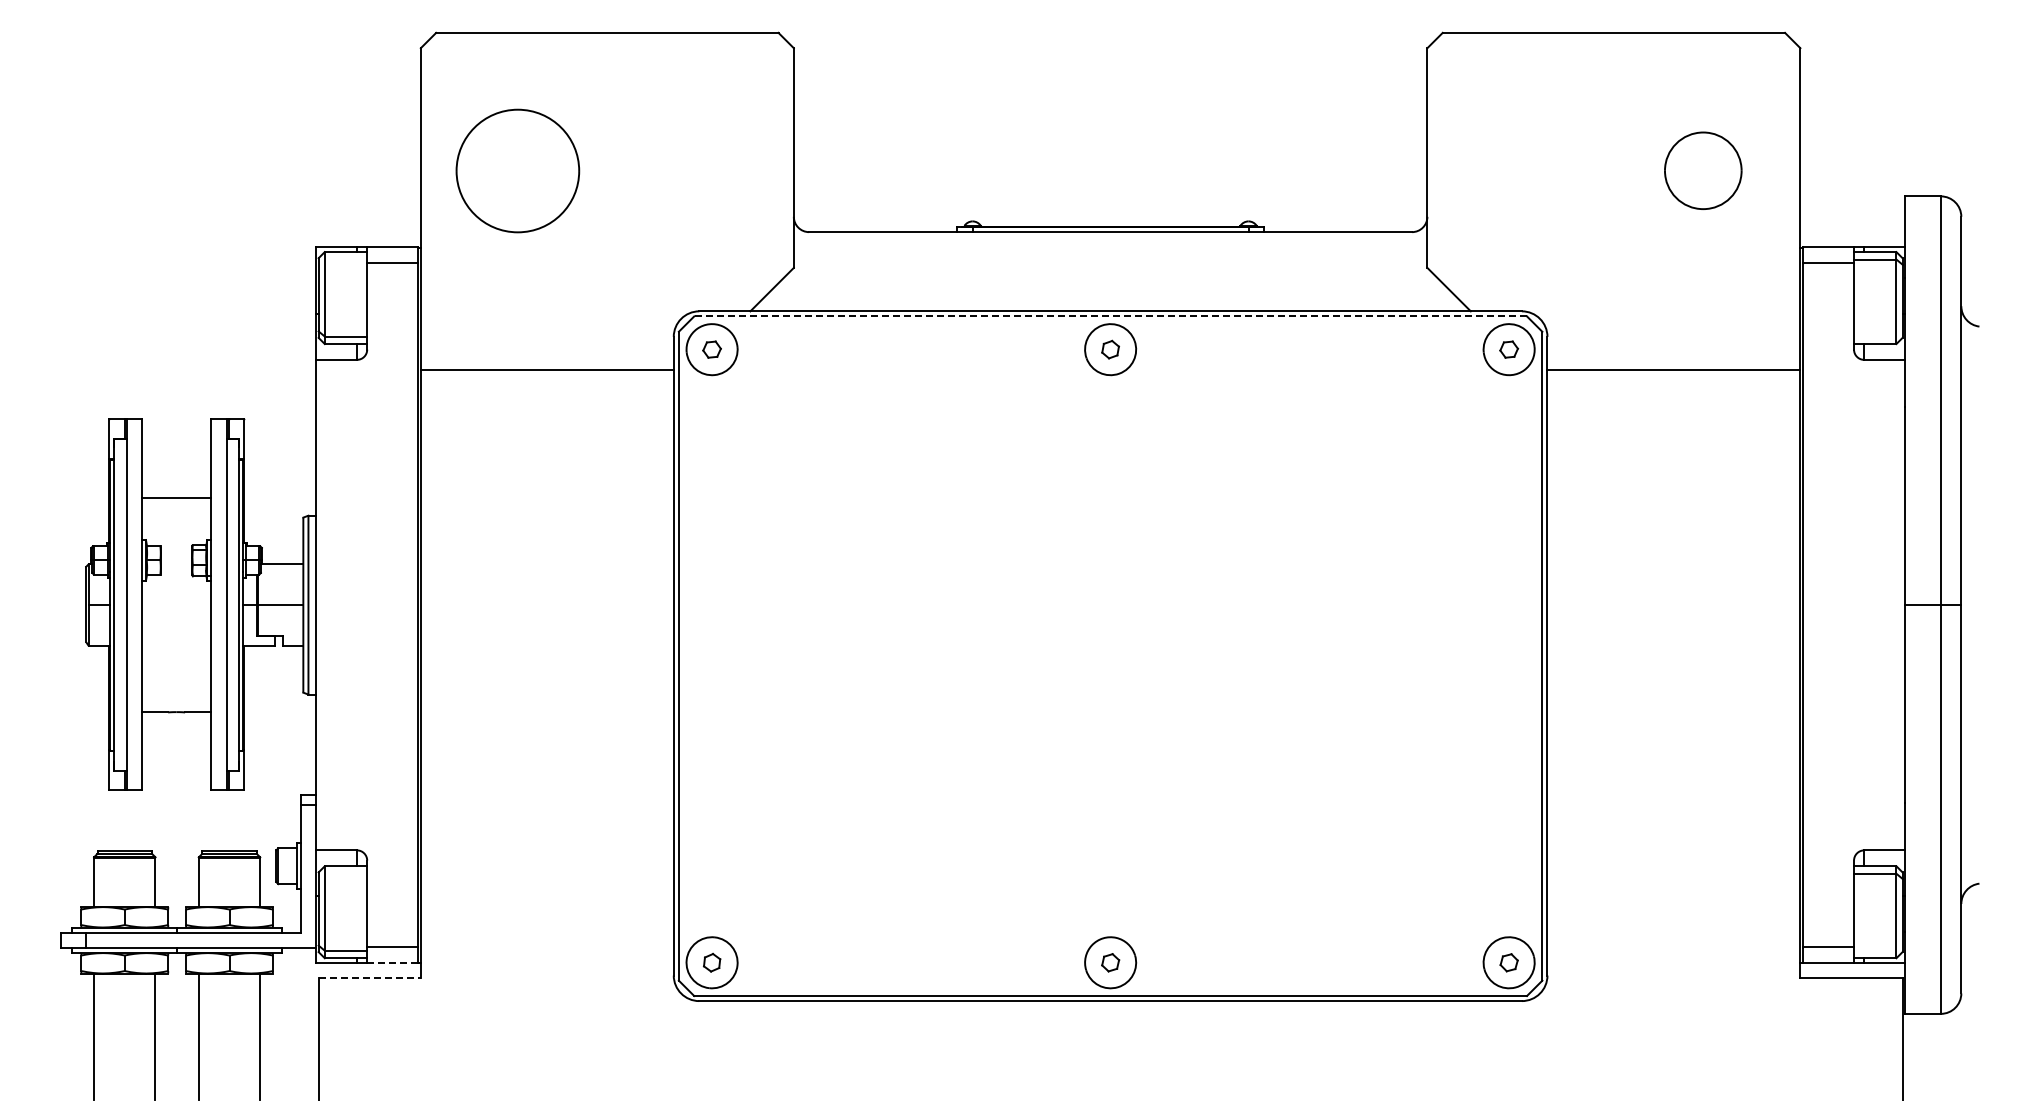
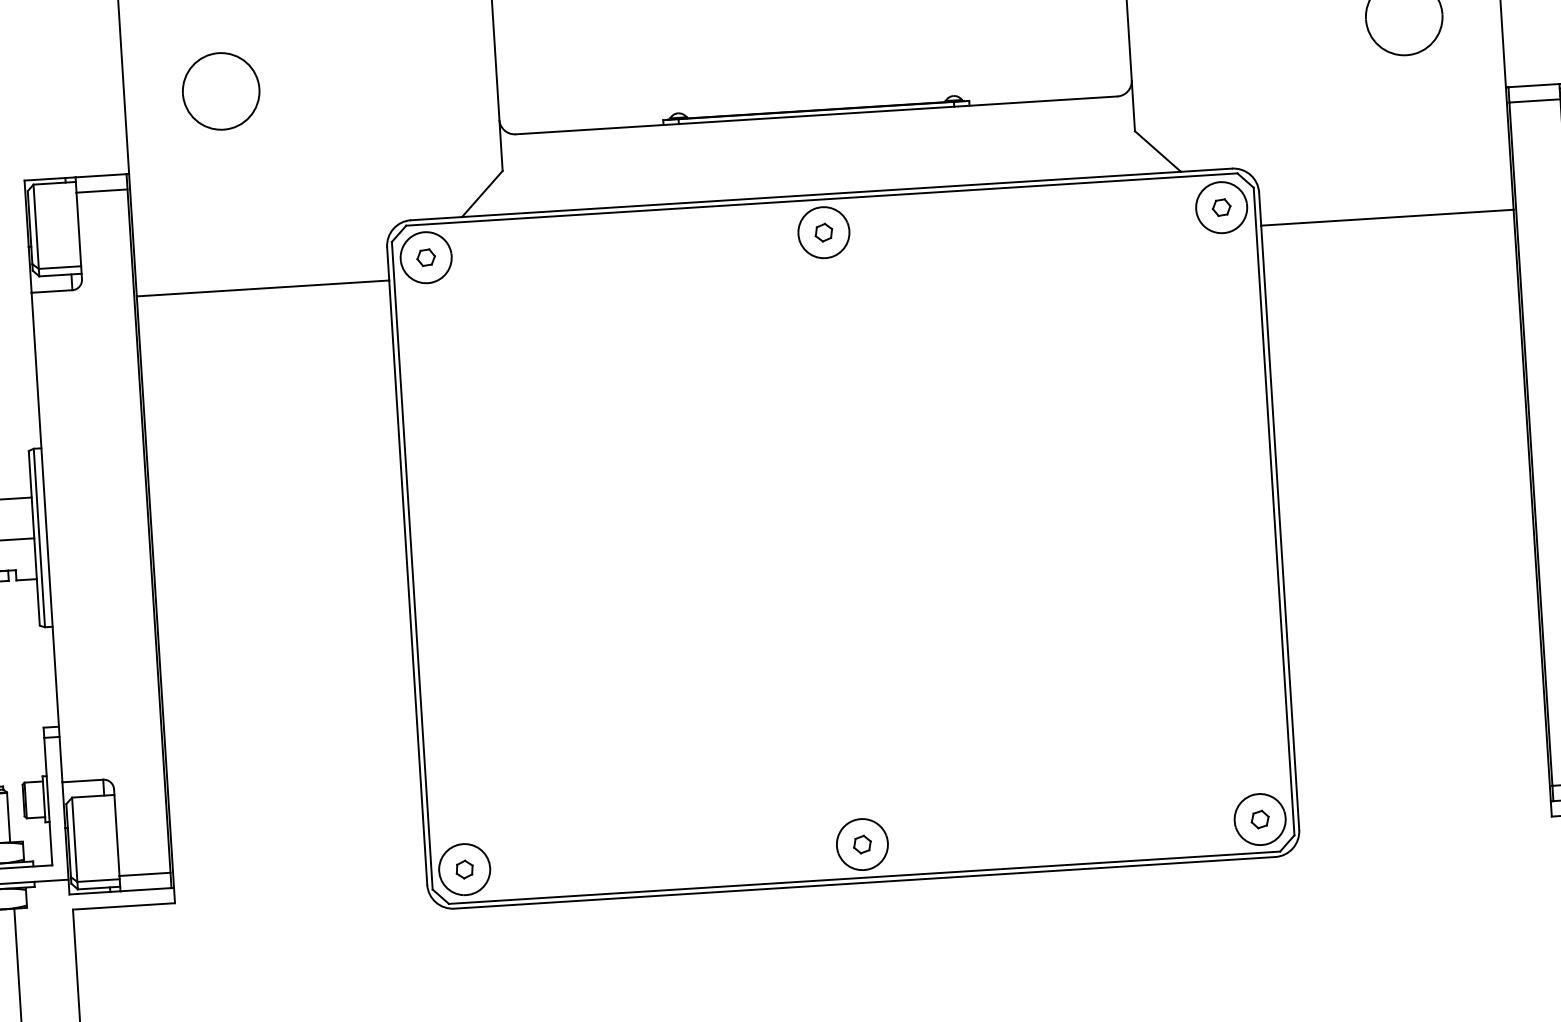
part: (517, 170) -> (220, 91), size x0.62
line: (1110, 316) -> (821, 199), dashed -> solid
line: (392, 962) -> (145, 889), dashed -> solid
line: (370, 978) -> (124, 906), dashed -> solid

